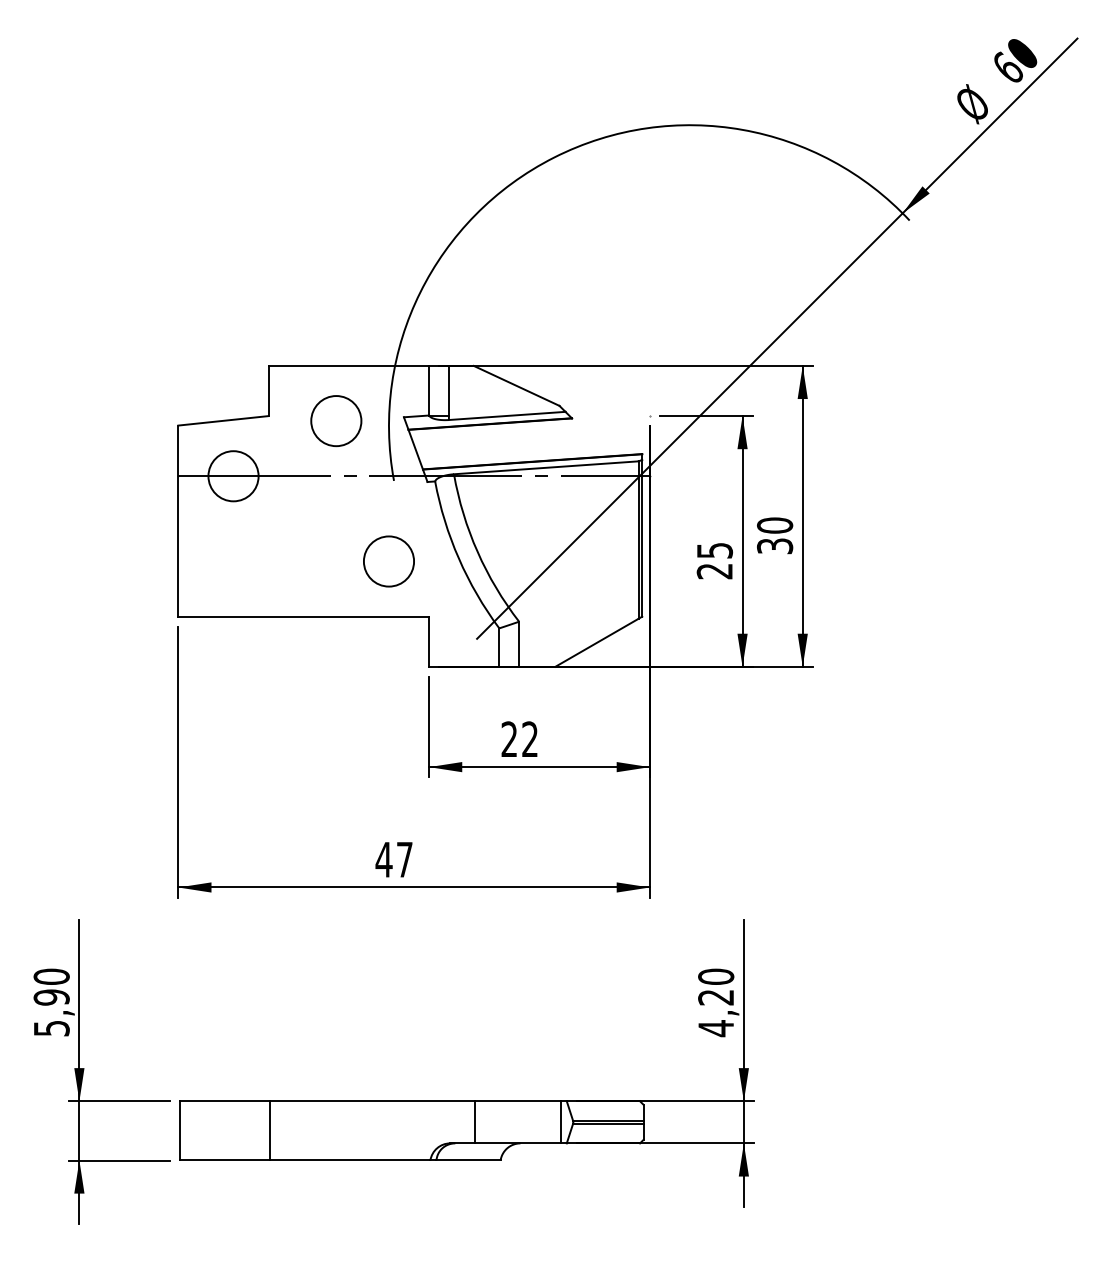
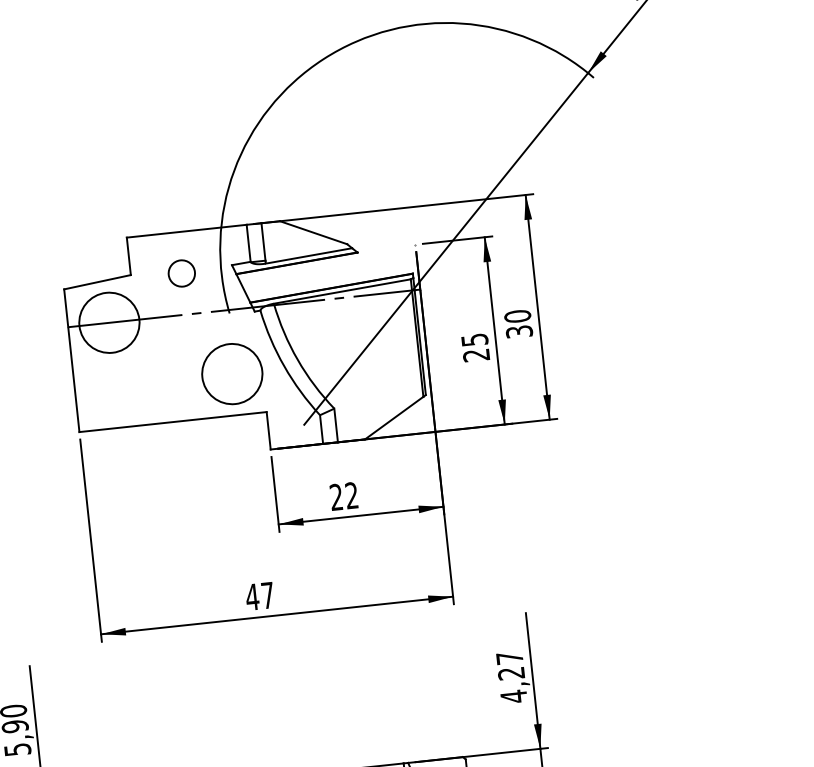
circle: (336, 421) -> (181, 273), size x0.7
circle: (233, 476) -> (109, 322), size x1.6
circle: (388, 561) -> (231, 374), size x1.6
text: (716, 976) -> (510, 657), 4,20 -> 4,27

